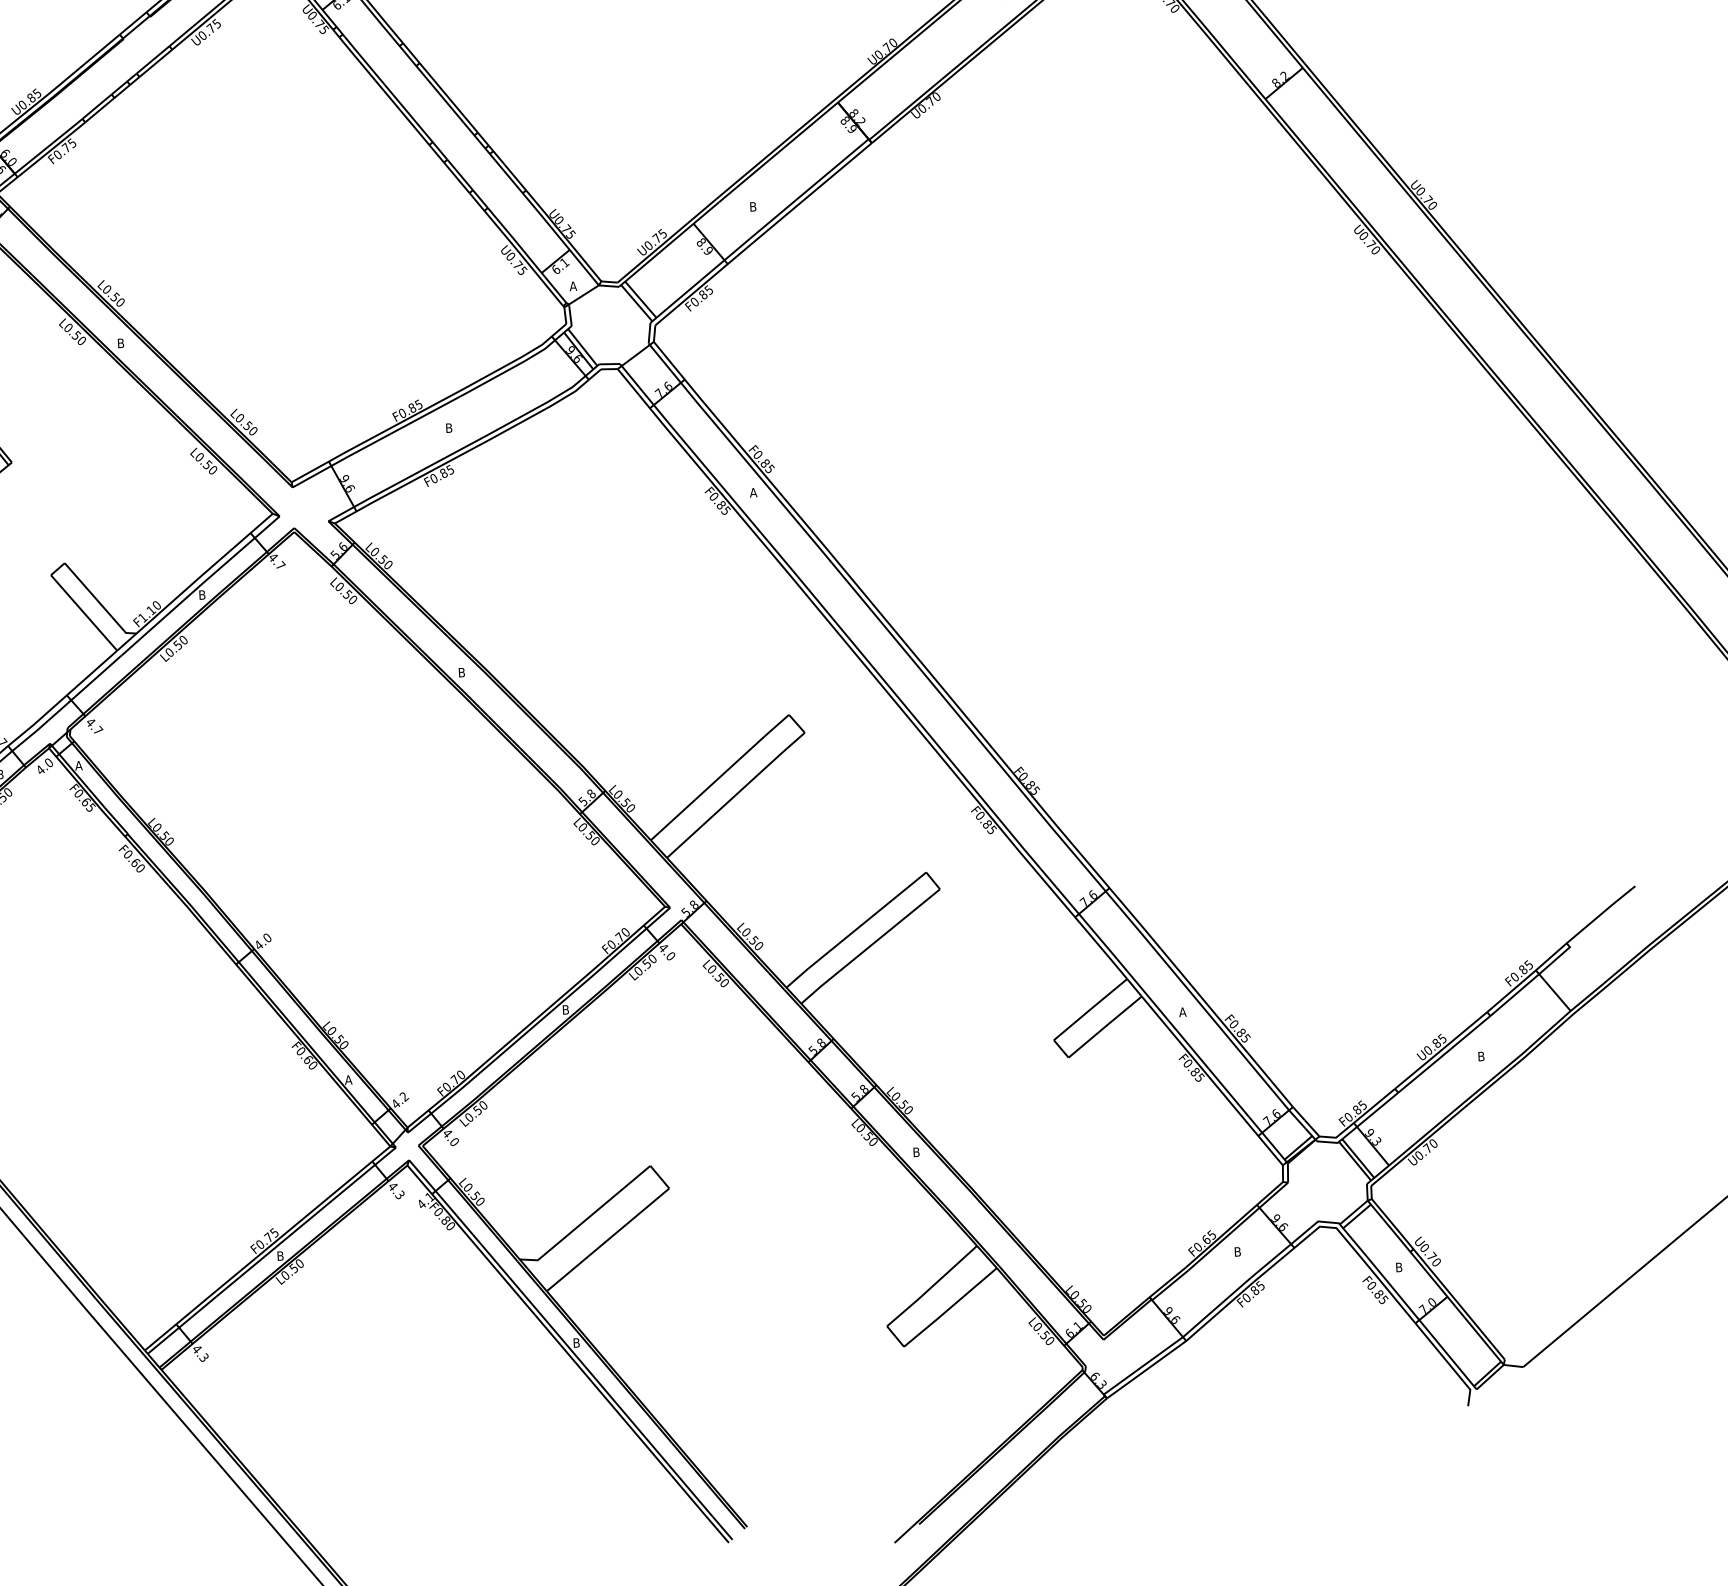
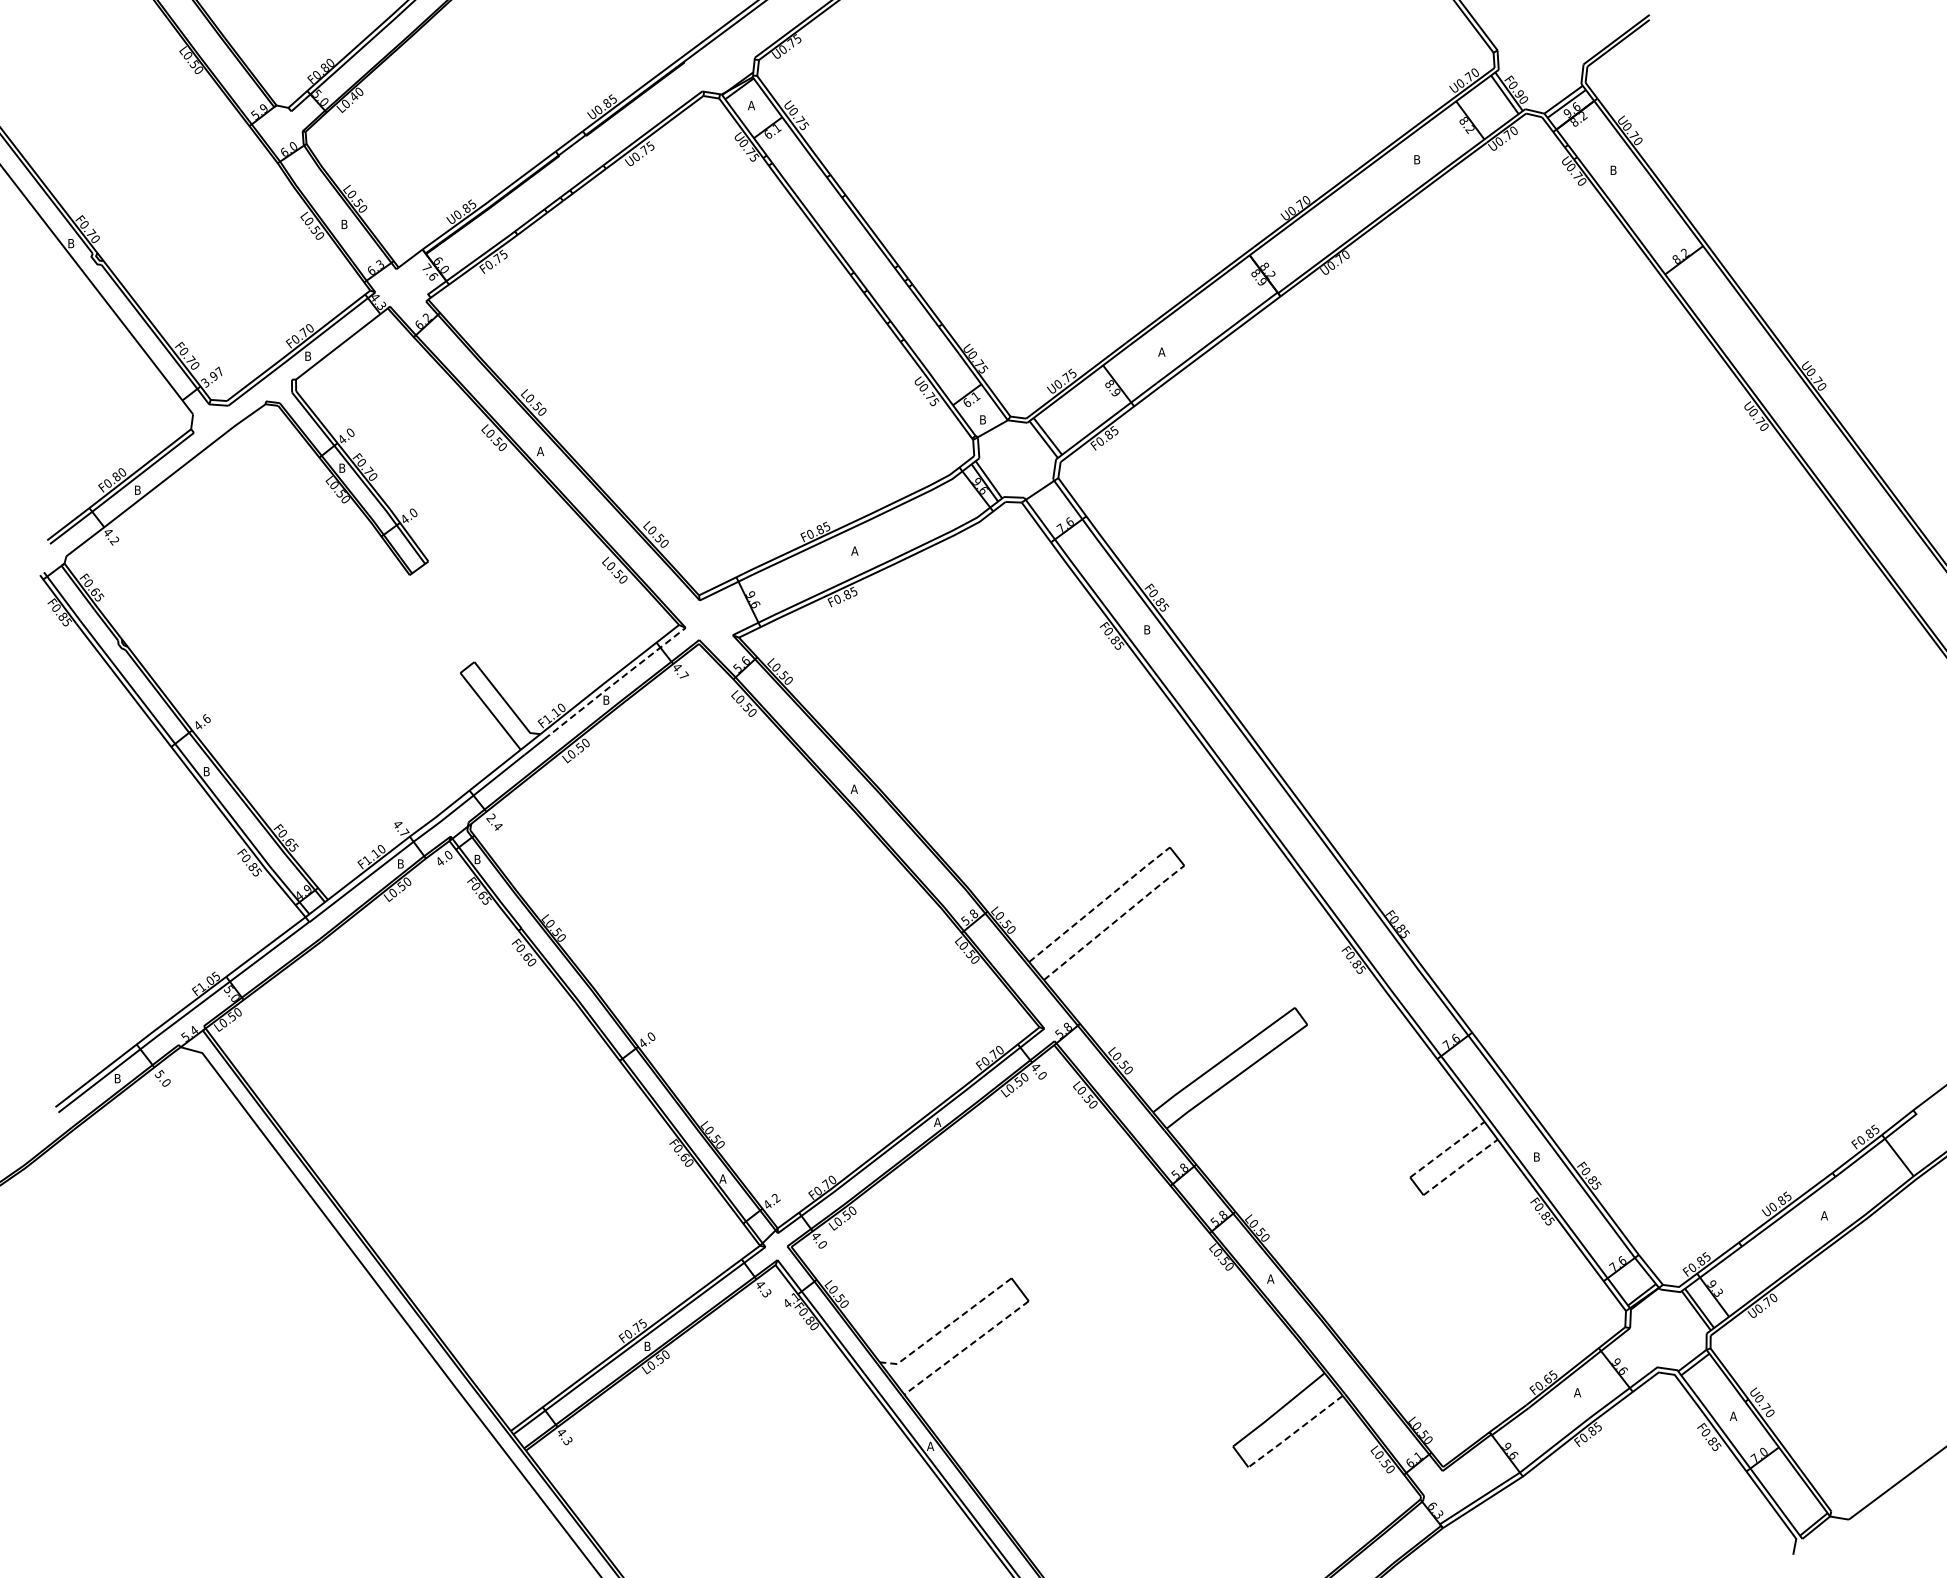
text: (752, 206) -> (1161, 351), B -> A
text: (572, 285) -> (982, 419), A -> B
text: (120, 343) -> (540, 451), B -> A
text: (448, 427) -> (854, 550), B -> A
text: (752, 492) -> (1146, 629), A -> B
line: (210, 576) -> (615, 682), solid -> dashed
text: (460, 671) -> (853, 788), B -> A
text: (94, 725) -> (494, 821), 4.7 -> 2.4
text: (78, 765) -> (477, 859), A -> B
line: (720, 777) -> (1100, 904), solid -> dashed
line: (736, 794) -> (1114, 922), solid -> dashed
line: (1091, 1008) -> (1448, 1148), solid -> dashed
text: (565, 1009) -> (937, 1121), B -> A
text: (1182, 1011) -> (1536, 1156), A -> B
line: (1105, 1026) -> (1461, 1166), solid -> dashed
text: (1480, 1056) -> (1823, 1215), B -> A
text: (916, 1151) -> (1270, 1278), B -> A
line: (586, 1219) -> (946, 1326), solid -> dashed
line: (607, 1239) -> (966, 1347), solid -> dashed
text: (1237, 1251) -> (1577, 1392), B -> A
text: (1399, 1266) -> (1733, 1415), B -> A
line: (950, 1308) -> (1295, 1432), solid -> dashed
text: (576, 1342) -> (930, 1445), B -> A

